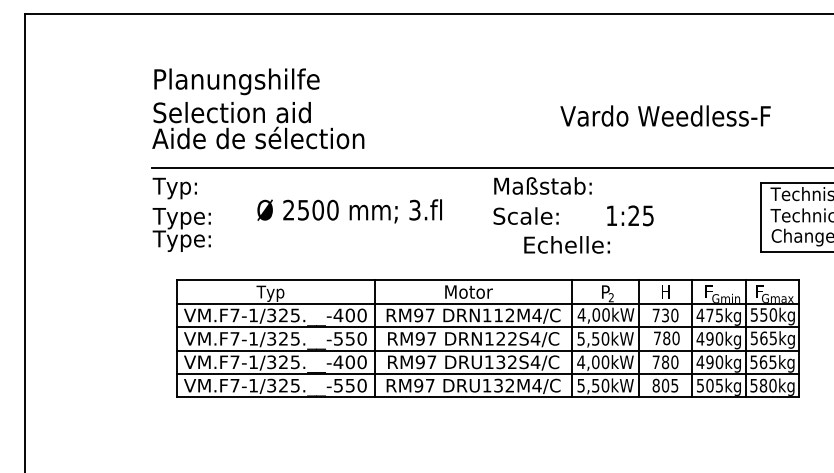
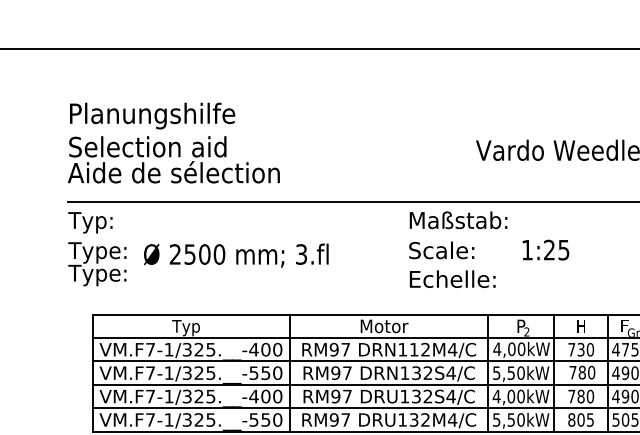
text: (349, 211) -> (236, 255), moved
text: (566, 244) -> (452, 278), moved
text: (500, 338) -> (416, 372), DRN122S4/C -> DRN132S4/C

